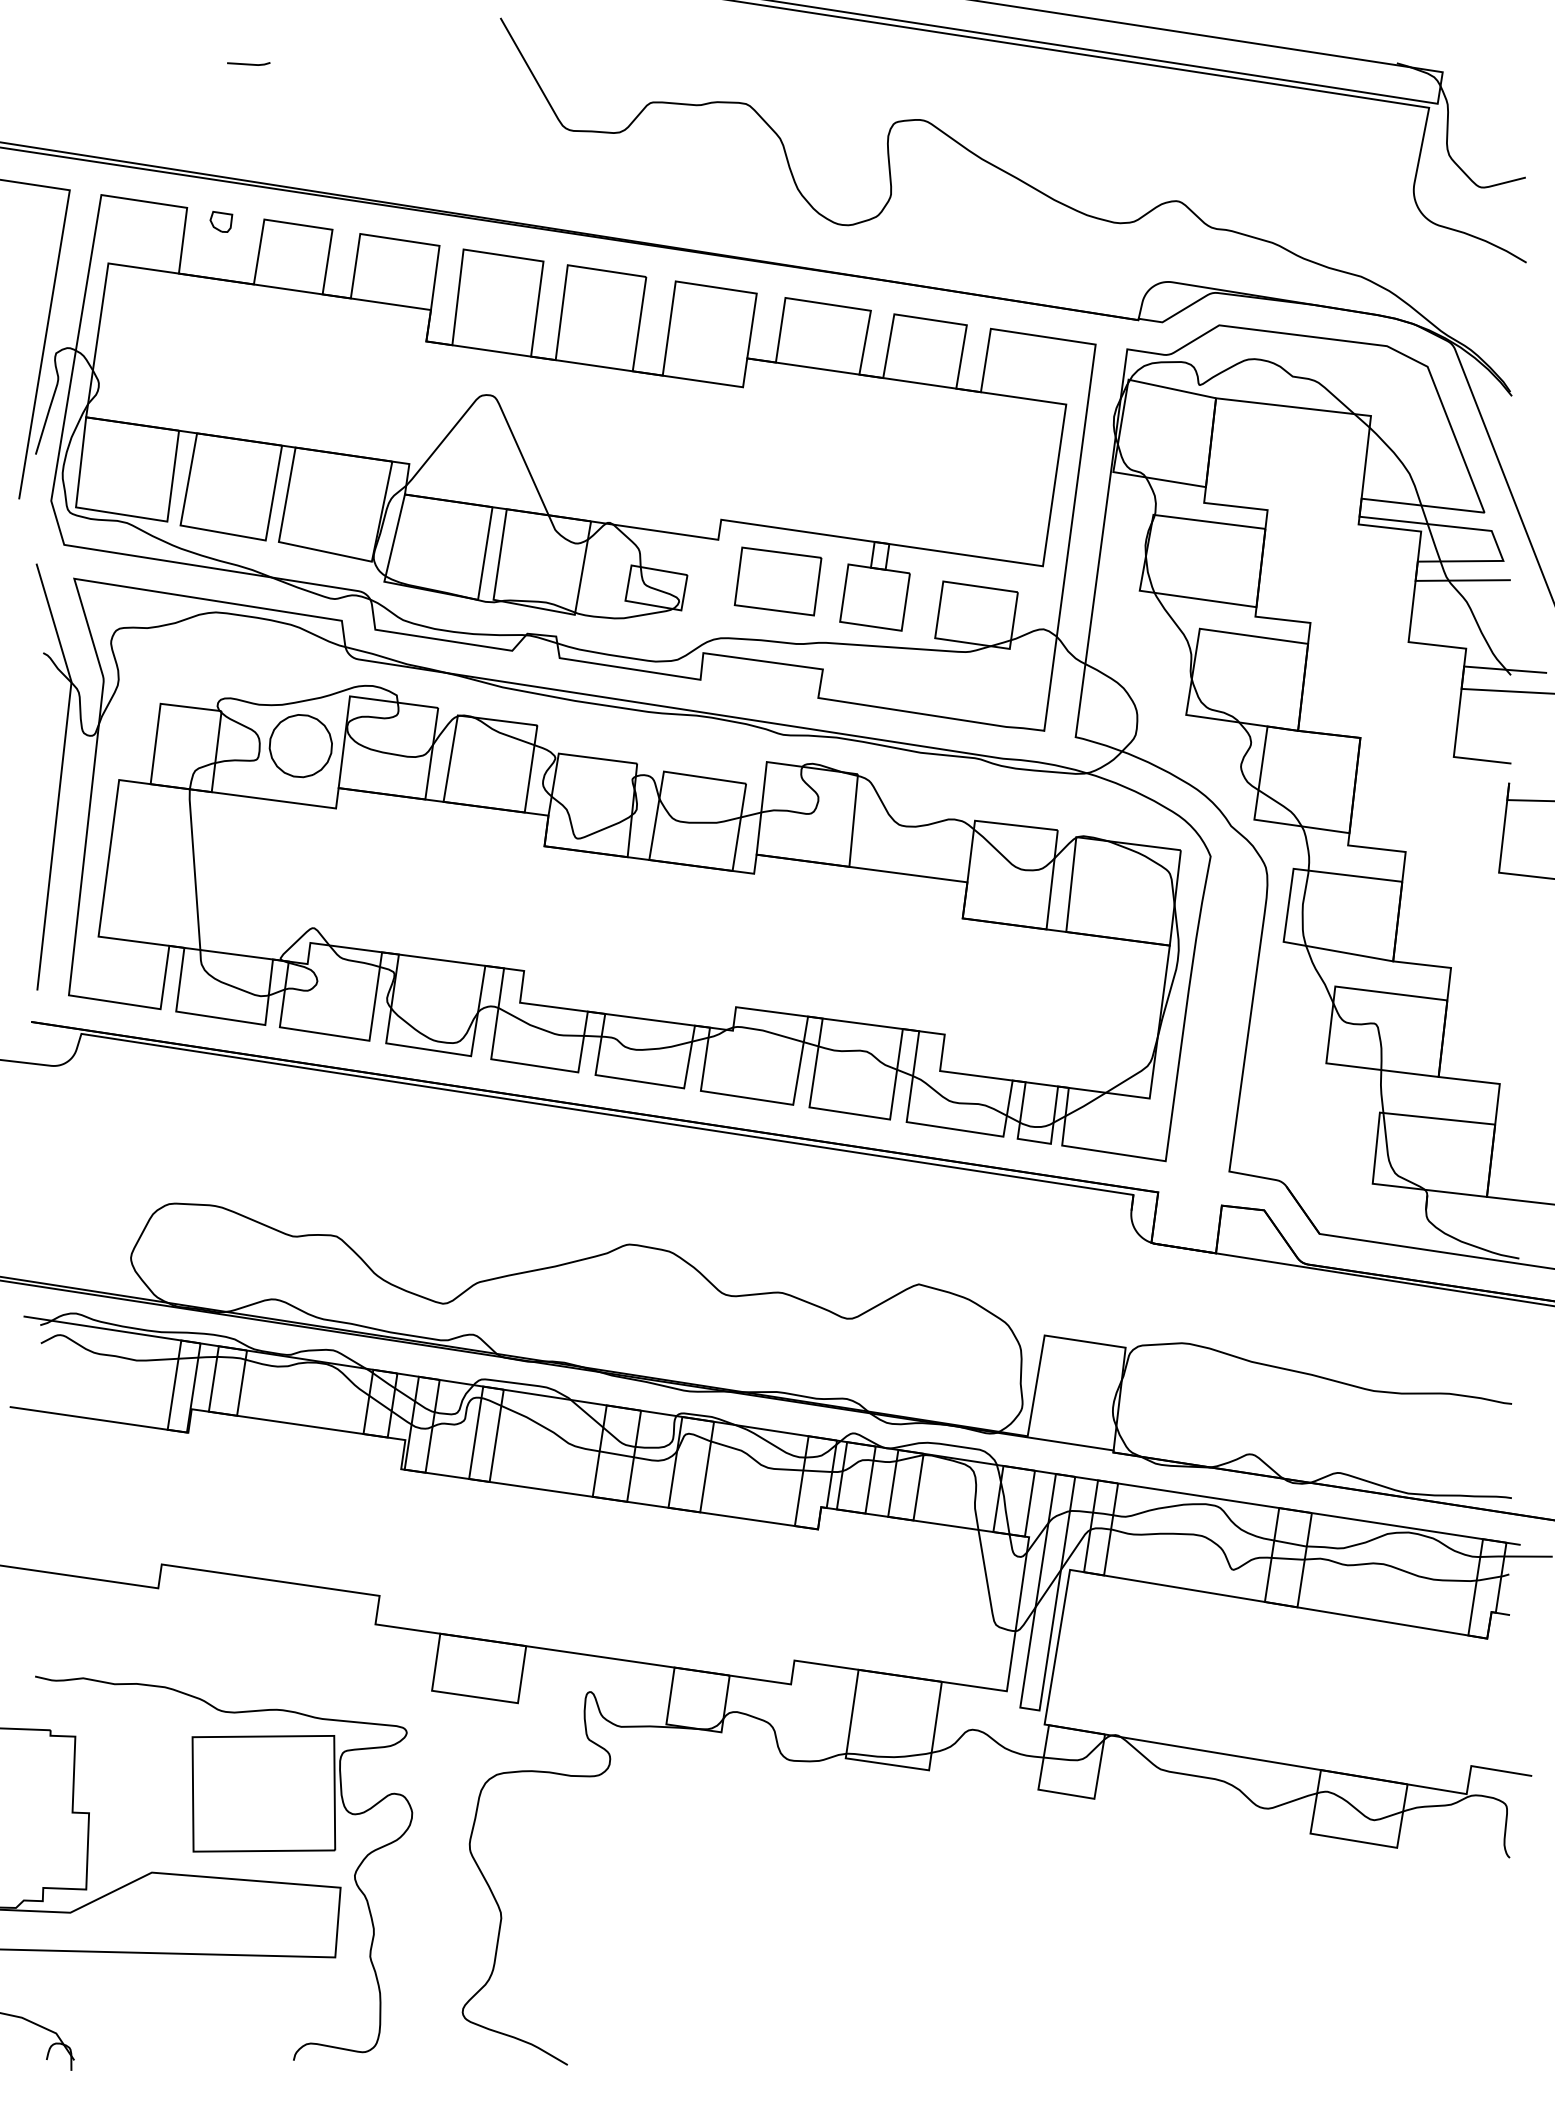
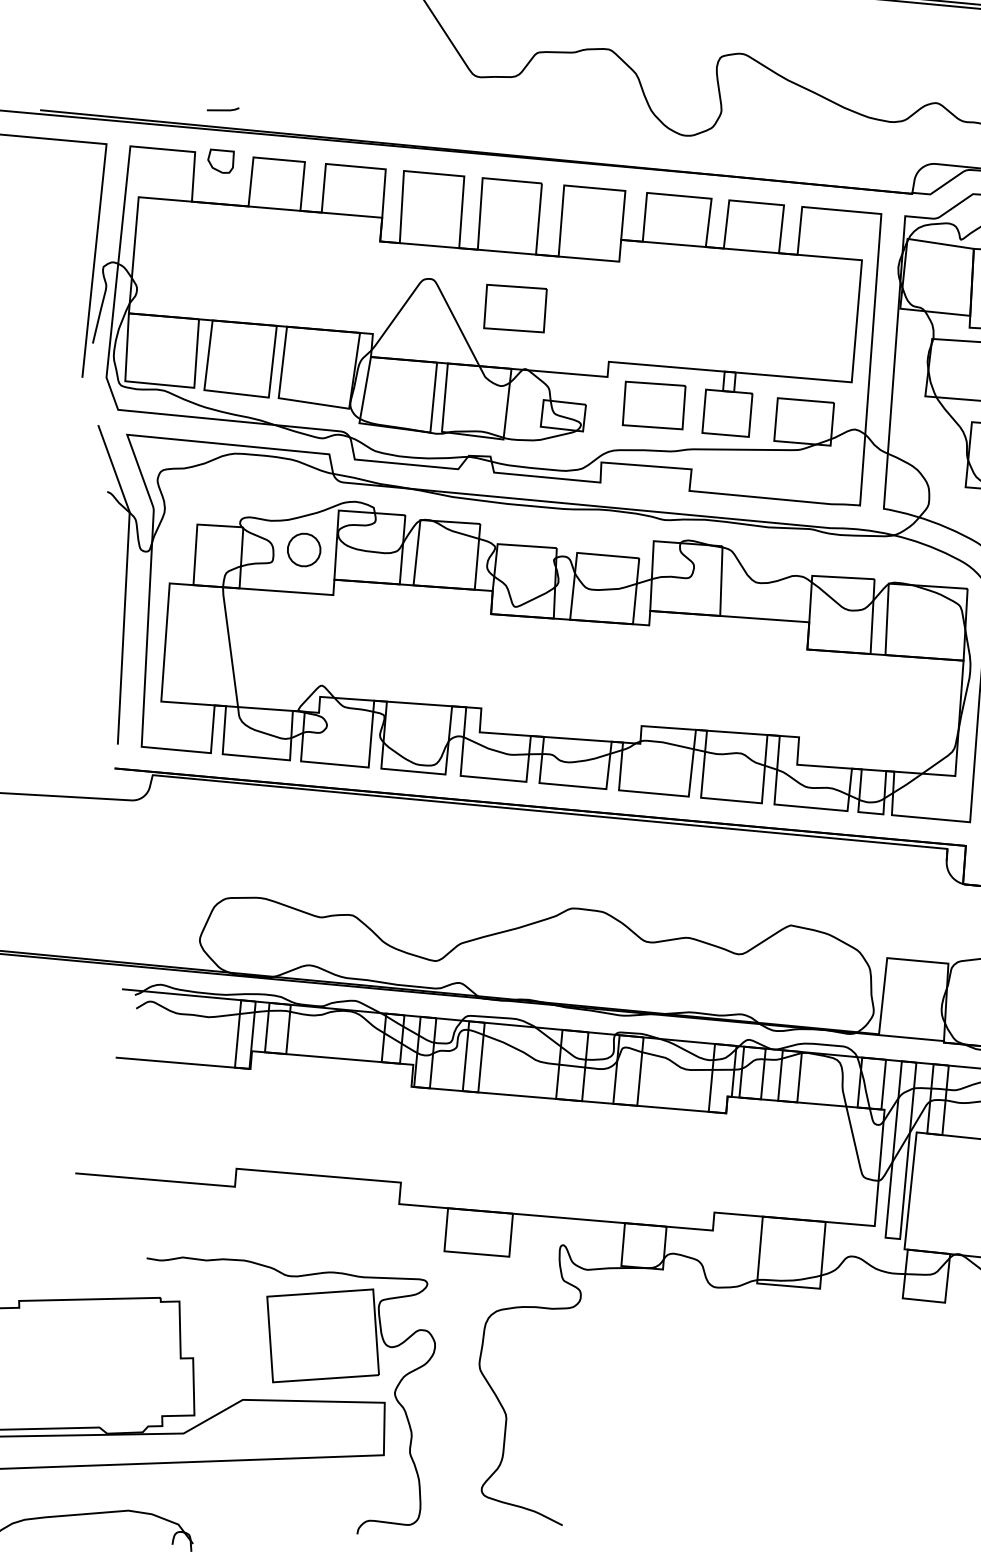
line: (248, 63) -> (222, 109), moved
part: (221, 221) -> (221, 160), size x1.6
part: (600, 441) -> (514, 308), added
part: (300, 746) -> (303, 550), size x0.7

